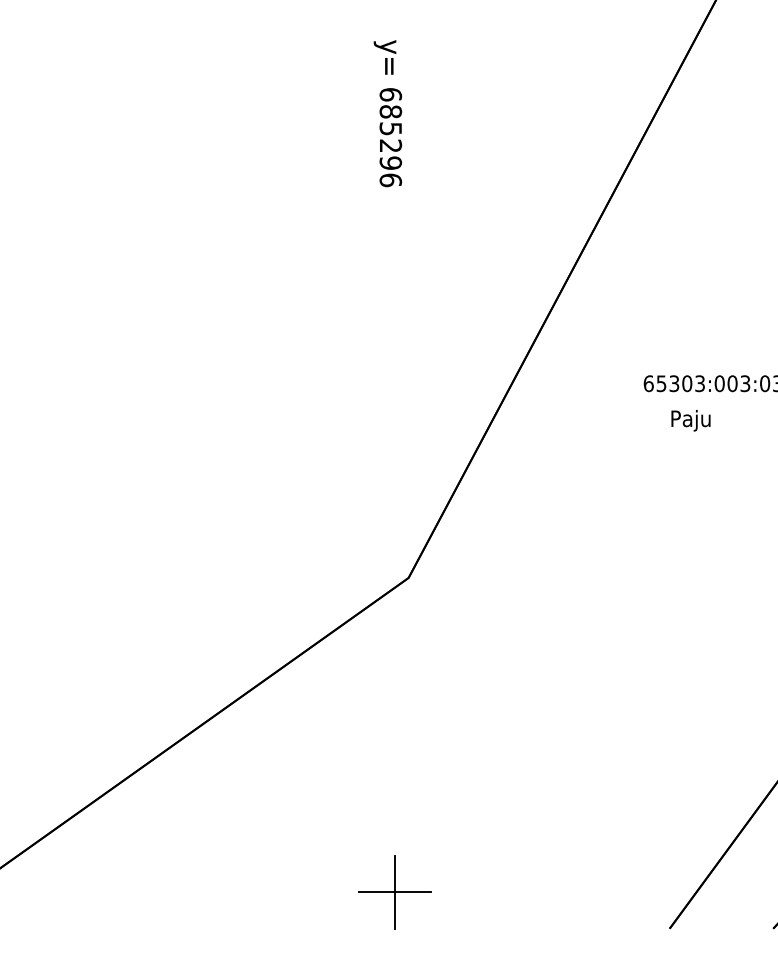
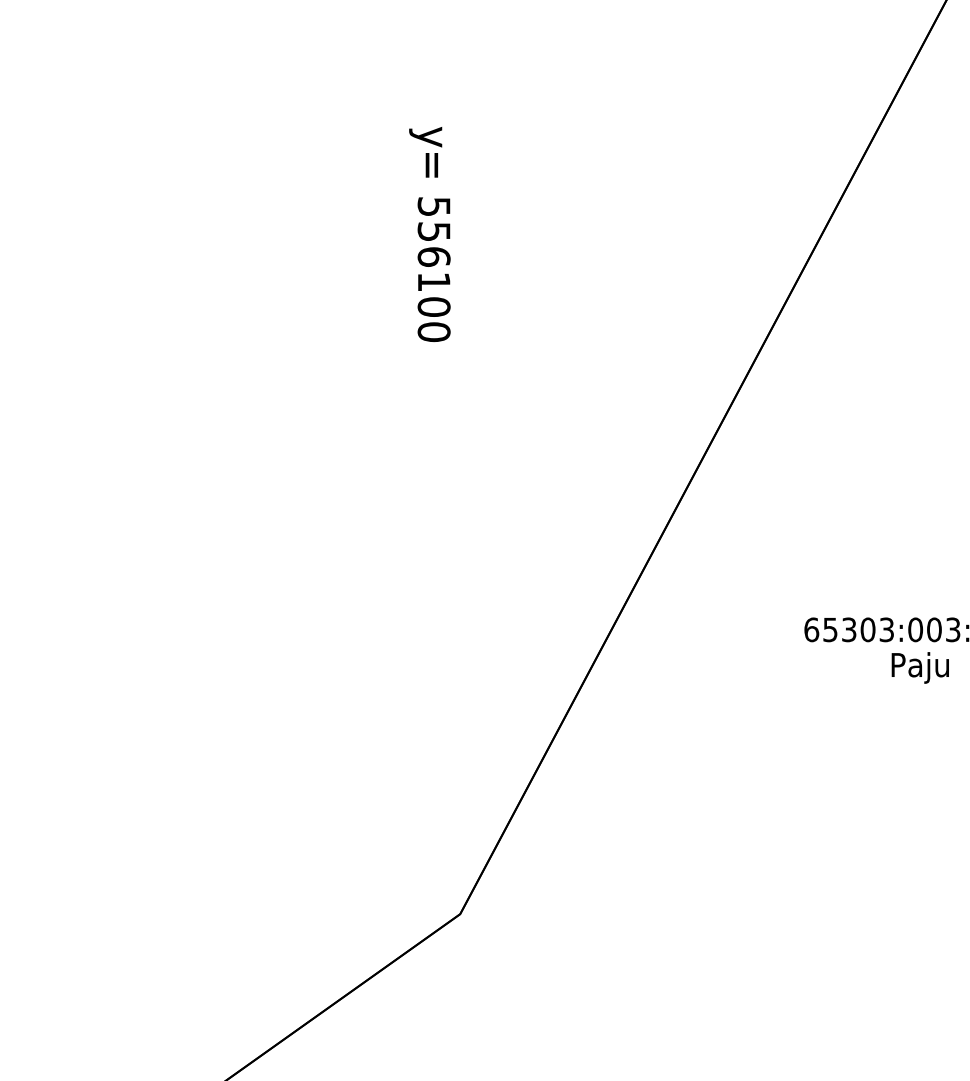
text: (390, 137) -> (433, 269), 685296 -> 556100
text: (690, 420) -> (919, 667), moved

